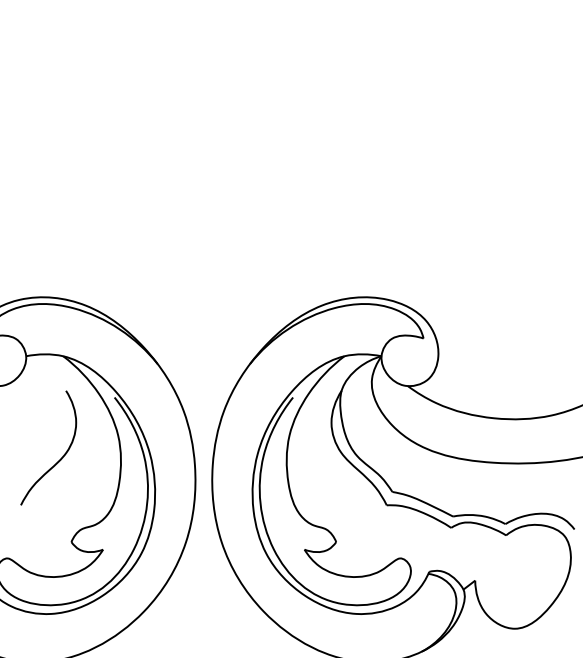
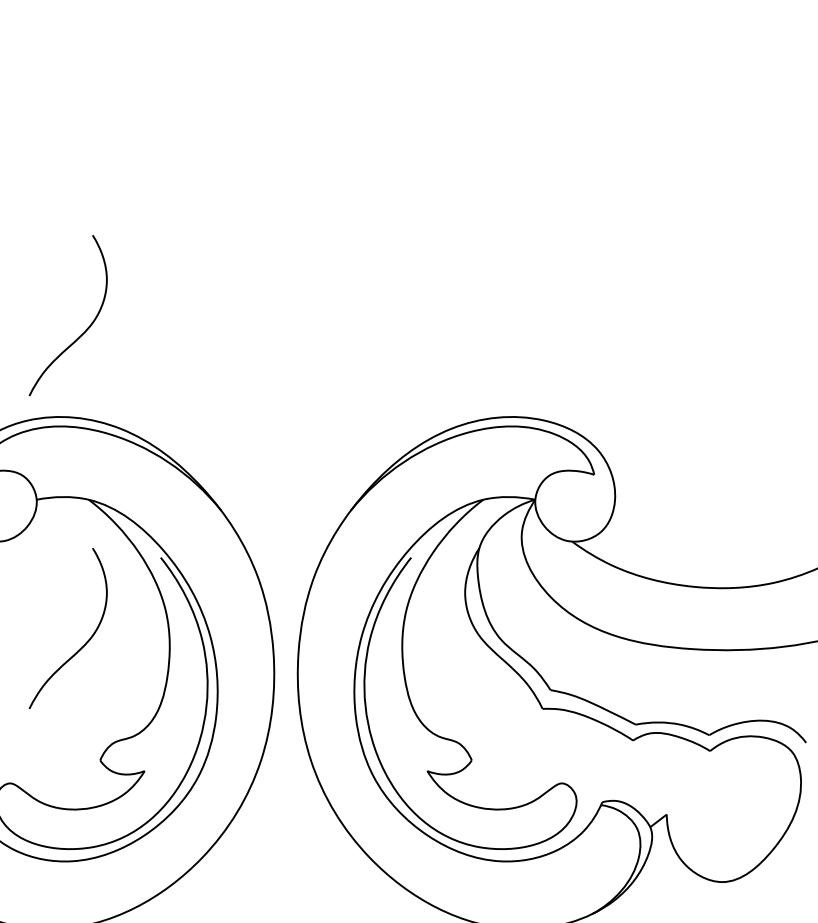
curve: (60, 235) -> (84, 330), added

